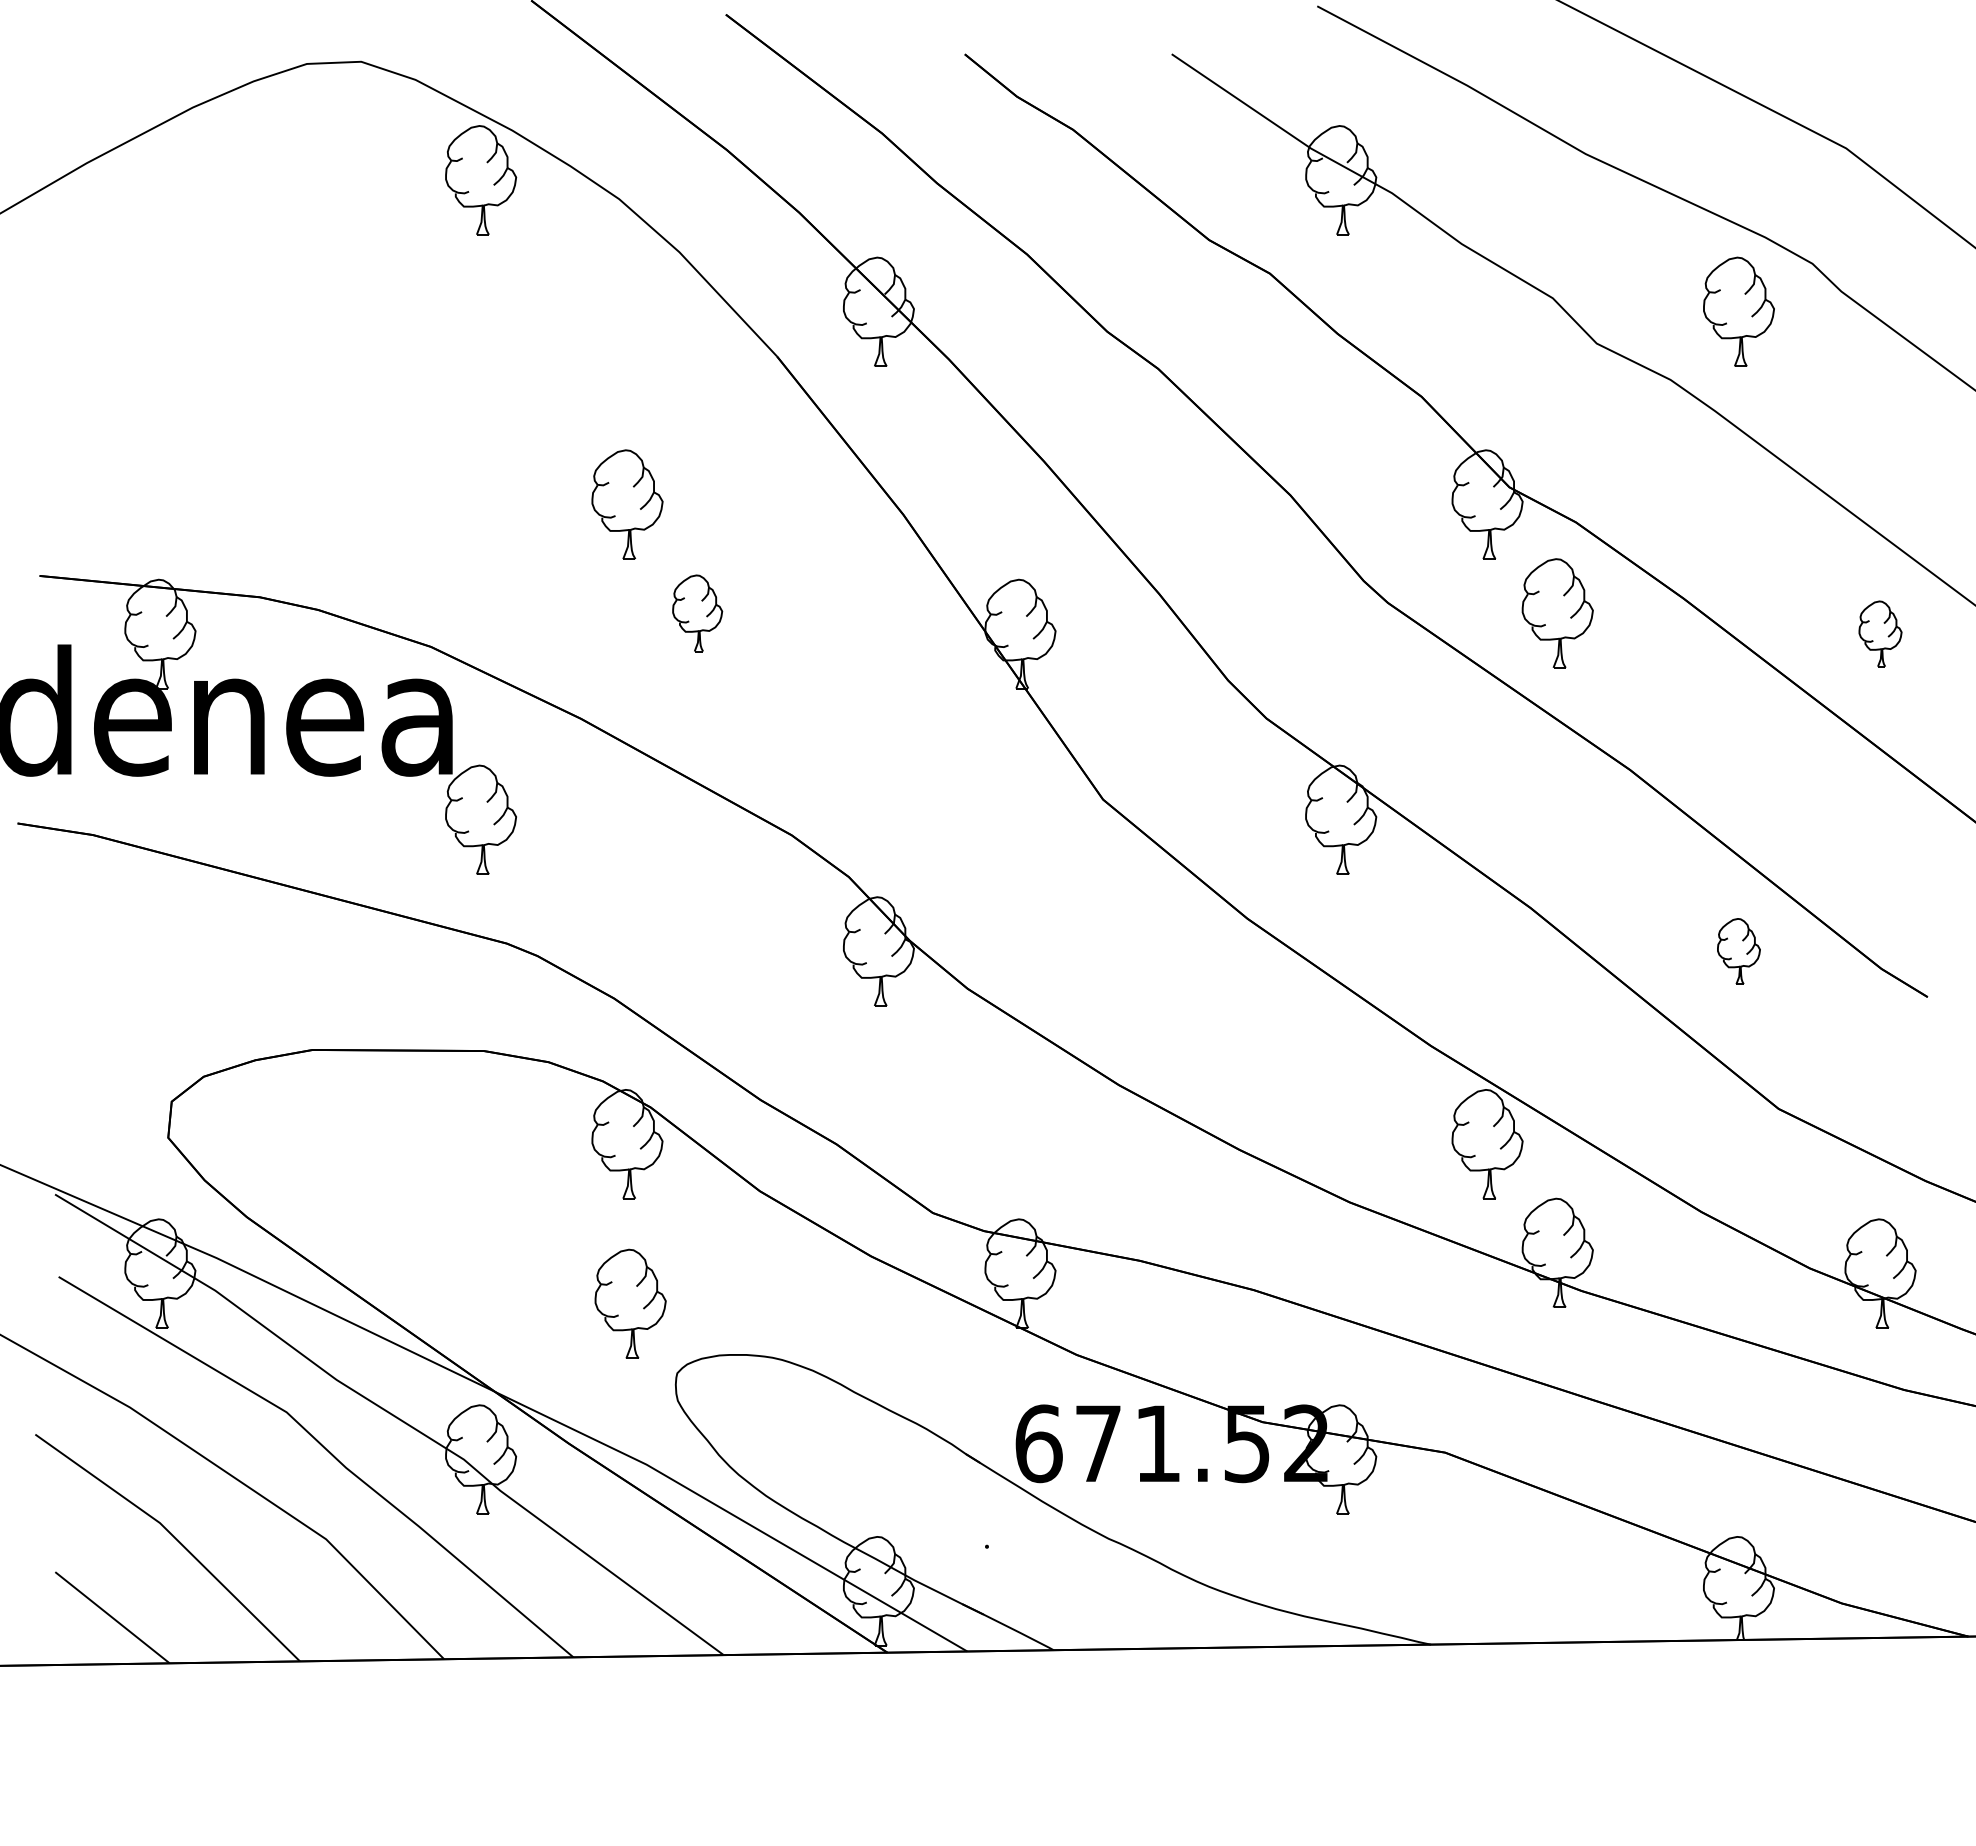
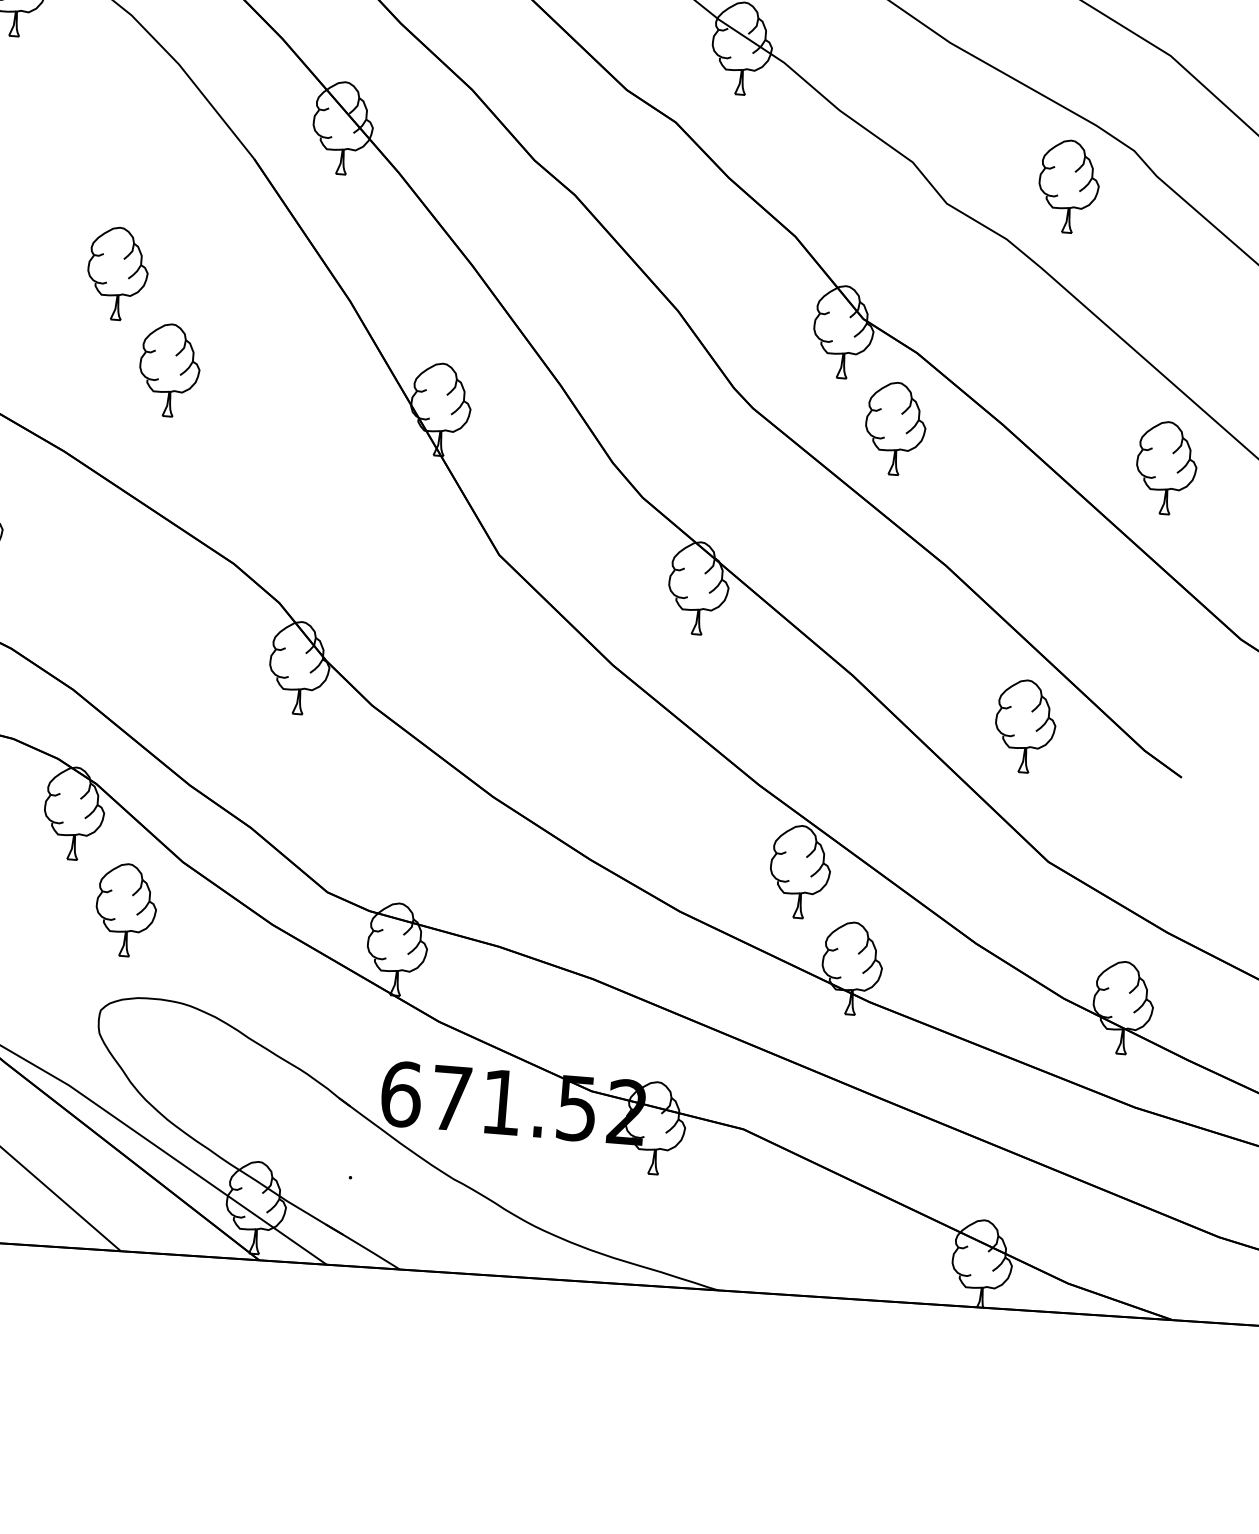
part: (697, 613) -> (169, 370), size x1.43
part: (1880, 633) -> (1166, 467), size x1.67
part: (1738, 951) -> (1025, 726), size x1.67
part: (630, 1303) -> (126, 909), moved

